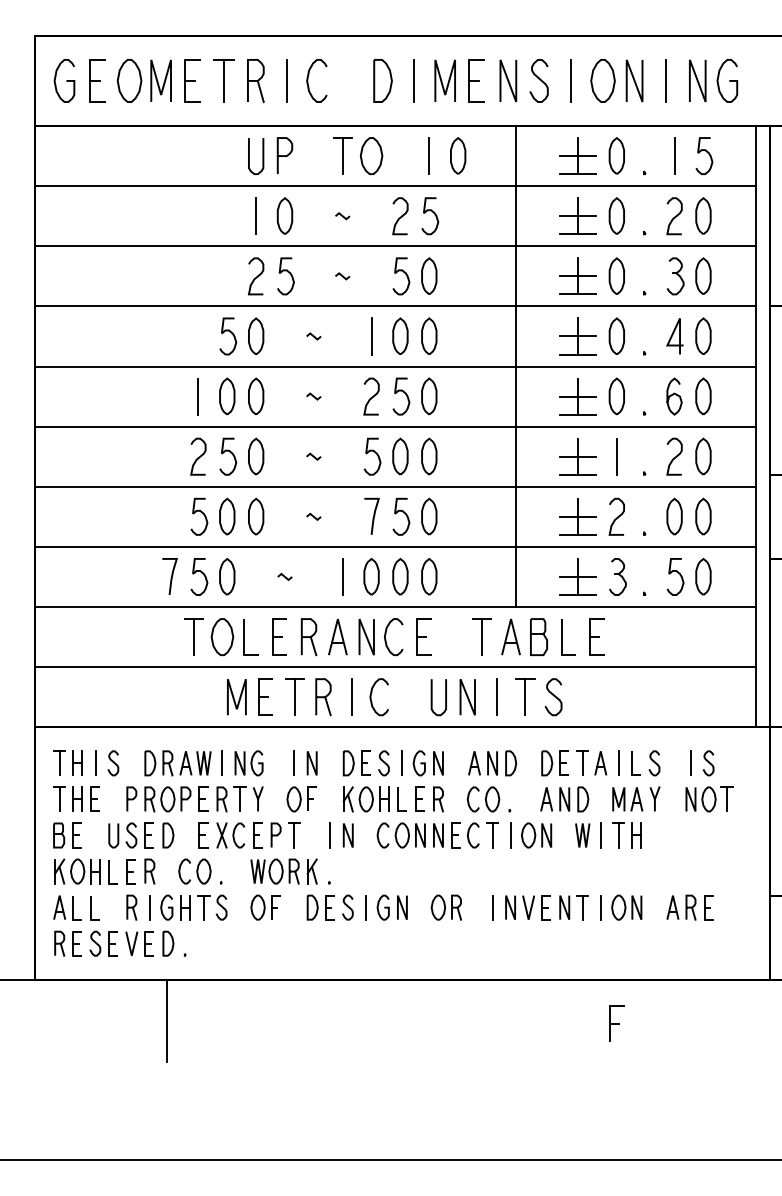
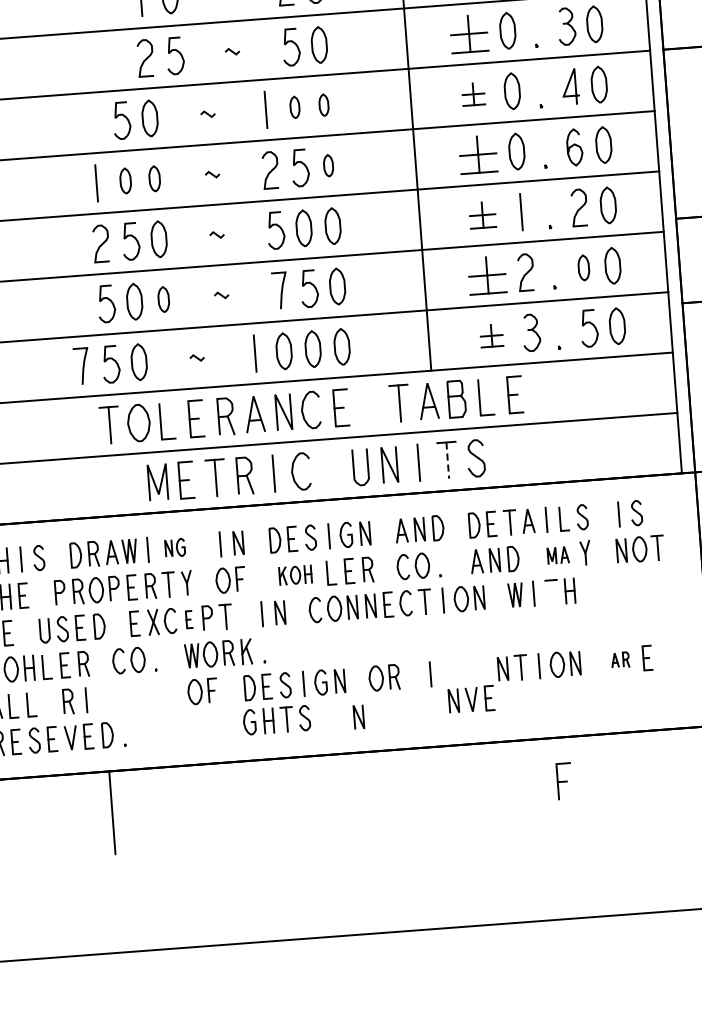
part: (400, 335) -> (294, 106), size x0.6
part: (429, 335) -> (324, 104), size x0.6
part: (577, 336) -> (472, 94), size x0.6
part: (227, 396) -> (125, 181), size x0.7
part: (256, 396) -> (154, 178), size x0.7
part: (429, 396) -> (328, 165), size x0.6
part: (577, 456) -> (481, 214), size x0.7
part: (256, 516) -> (164, 299), size x0.7
part: (674, 516) -> (583, 267), size x0.7
part: (577, 576) -> (490, 335), size x0.6
line: (525, 697) -> (447, 460), solid -> dashed
part: (248, 763) -> (174, 548), size x0.7
part: (365, 799) -> (294, 575), size x0.7
part: (627, 799) -> (557, 555), size x0.7
part: (257, 835) -> (189, 619), size x0.7
line: (618, 835) -> (551, 592), removed
part: (193, 907) -> (276, 720), moved
part: (527, 907) -> (470, 699), moved
part: (681, 907) -> (620, 659), size x0.6
line: (418, 944) -> (359, 716), added

